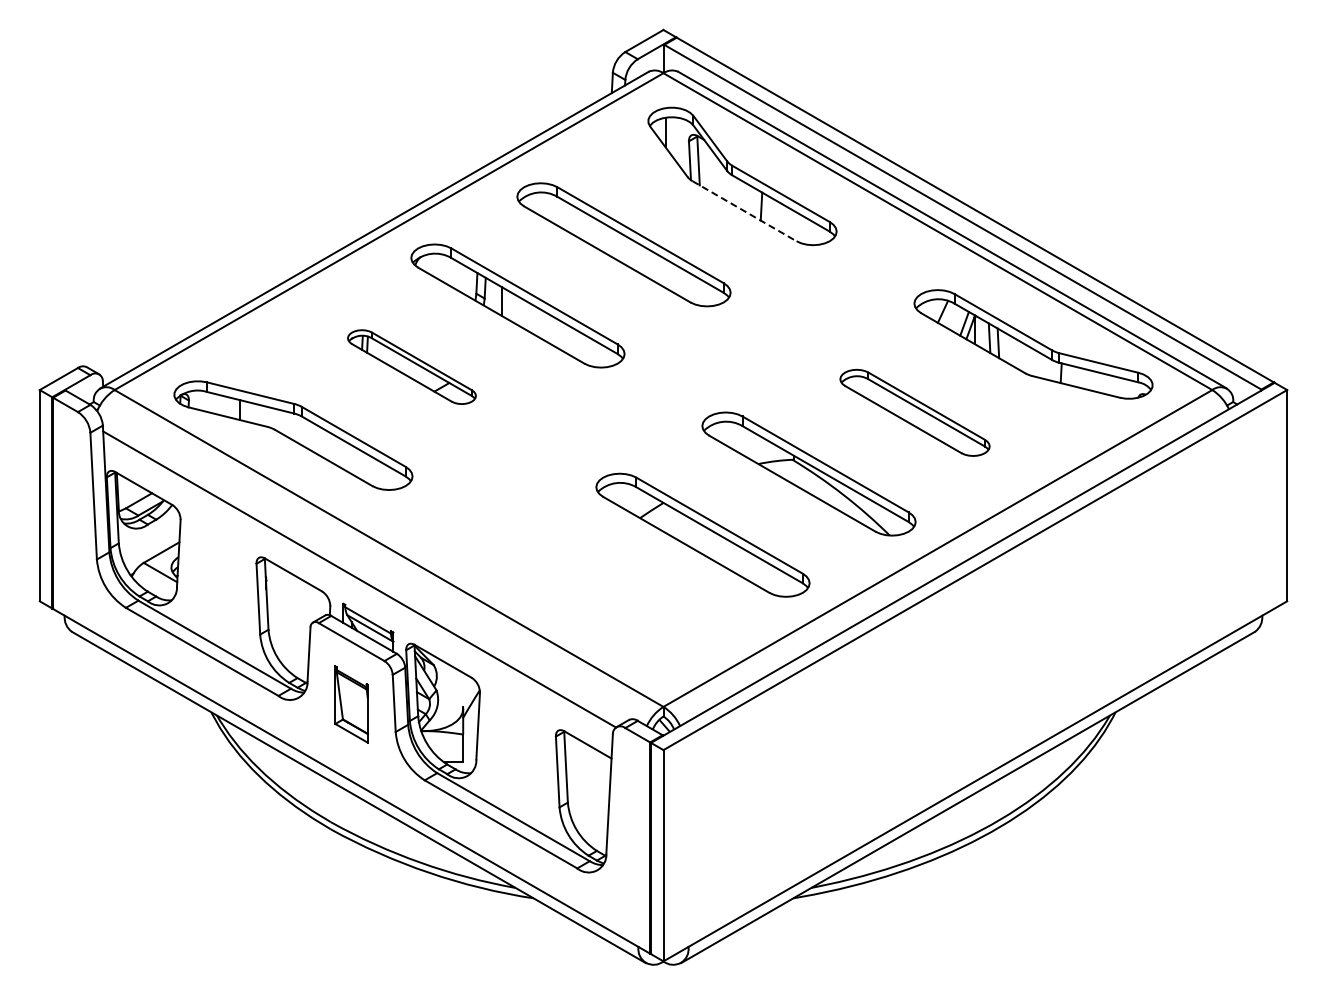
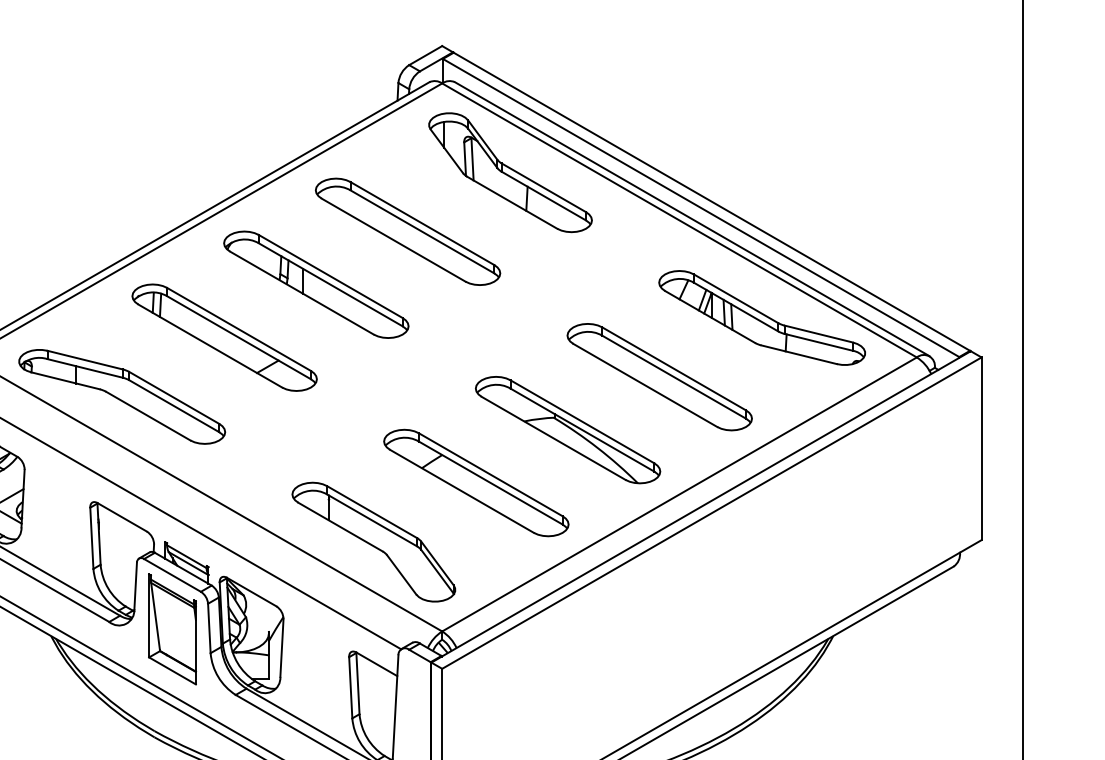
line: (745, 211) -> (513, 203), dashed -> solid
part: (411, 366) -> (224, 337), size x1.67
part: (914, 412) -> (659, 376), size x1.43
part: (584, 603) -> (373, 542), added
part: (351, 704) -> (172, 629), size x1.67

